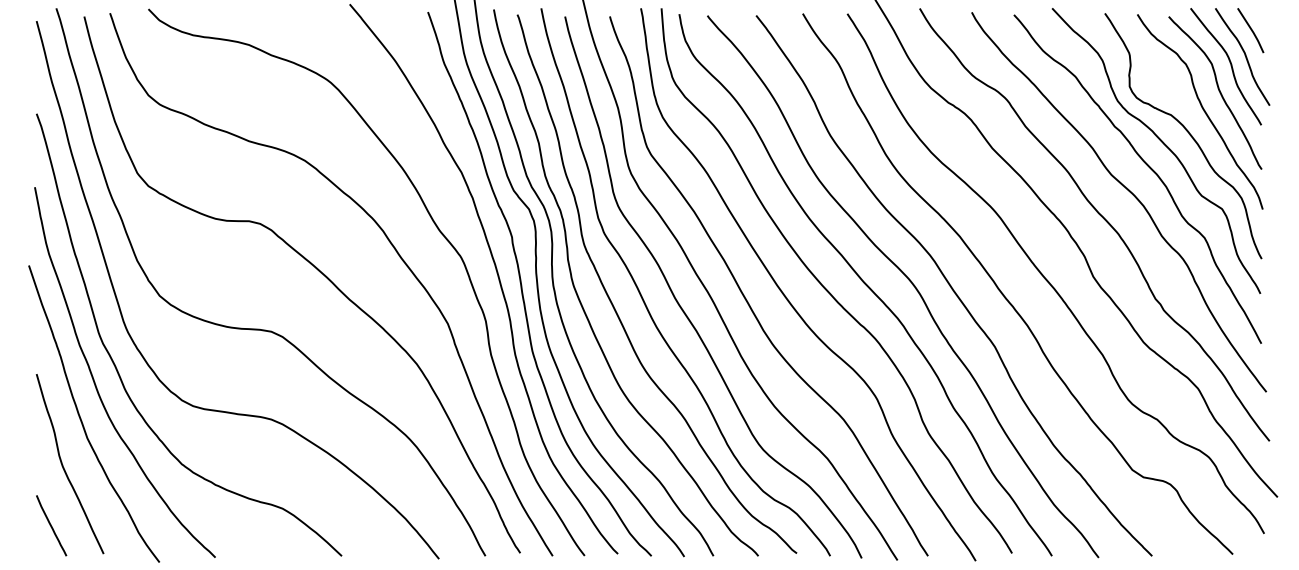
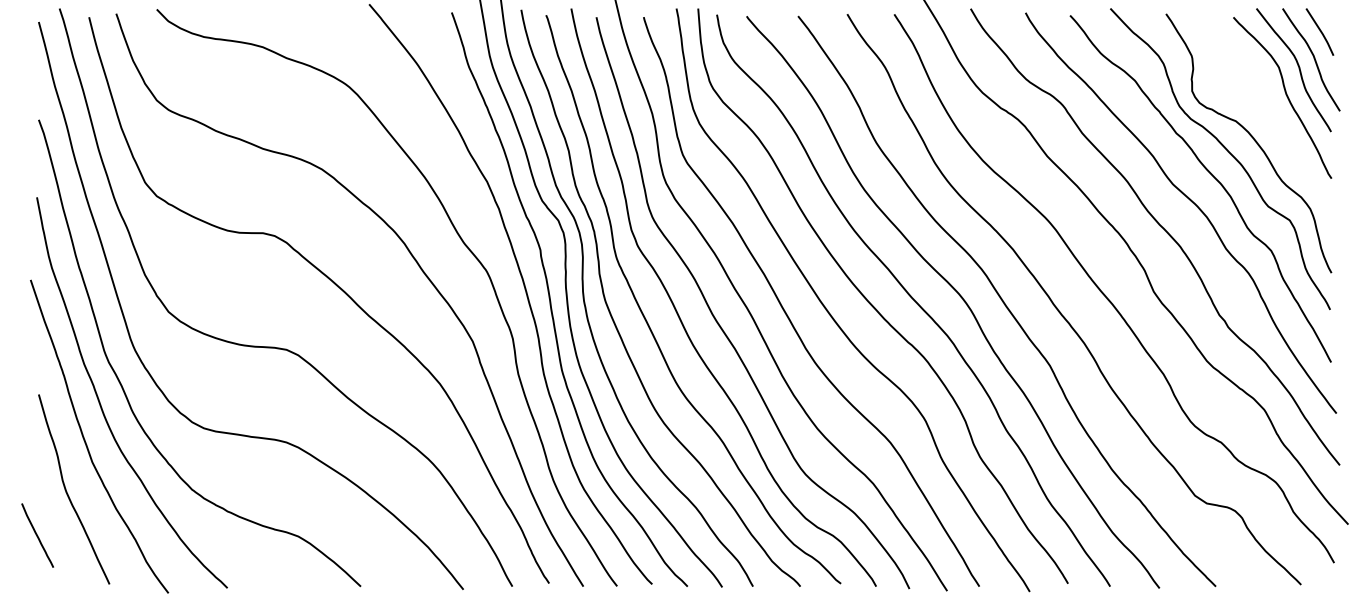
curve: (1202, 109) -> (1269, 115), removed
line: (51, 525) -> (37, 535), moved

